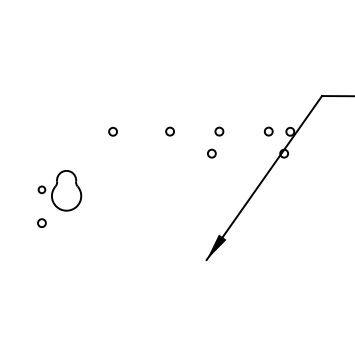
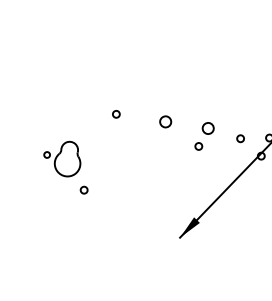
circle: (169, 131) -> (165, 121), size x1.6
circle: (219, 131) -> (208, 128), size x1.6
circle: (268, 131) -> (240, 138), moved
circle: (41, 222) -> (83, 189), moved

